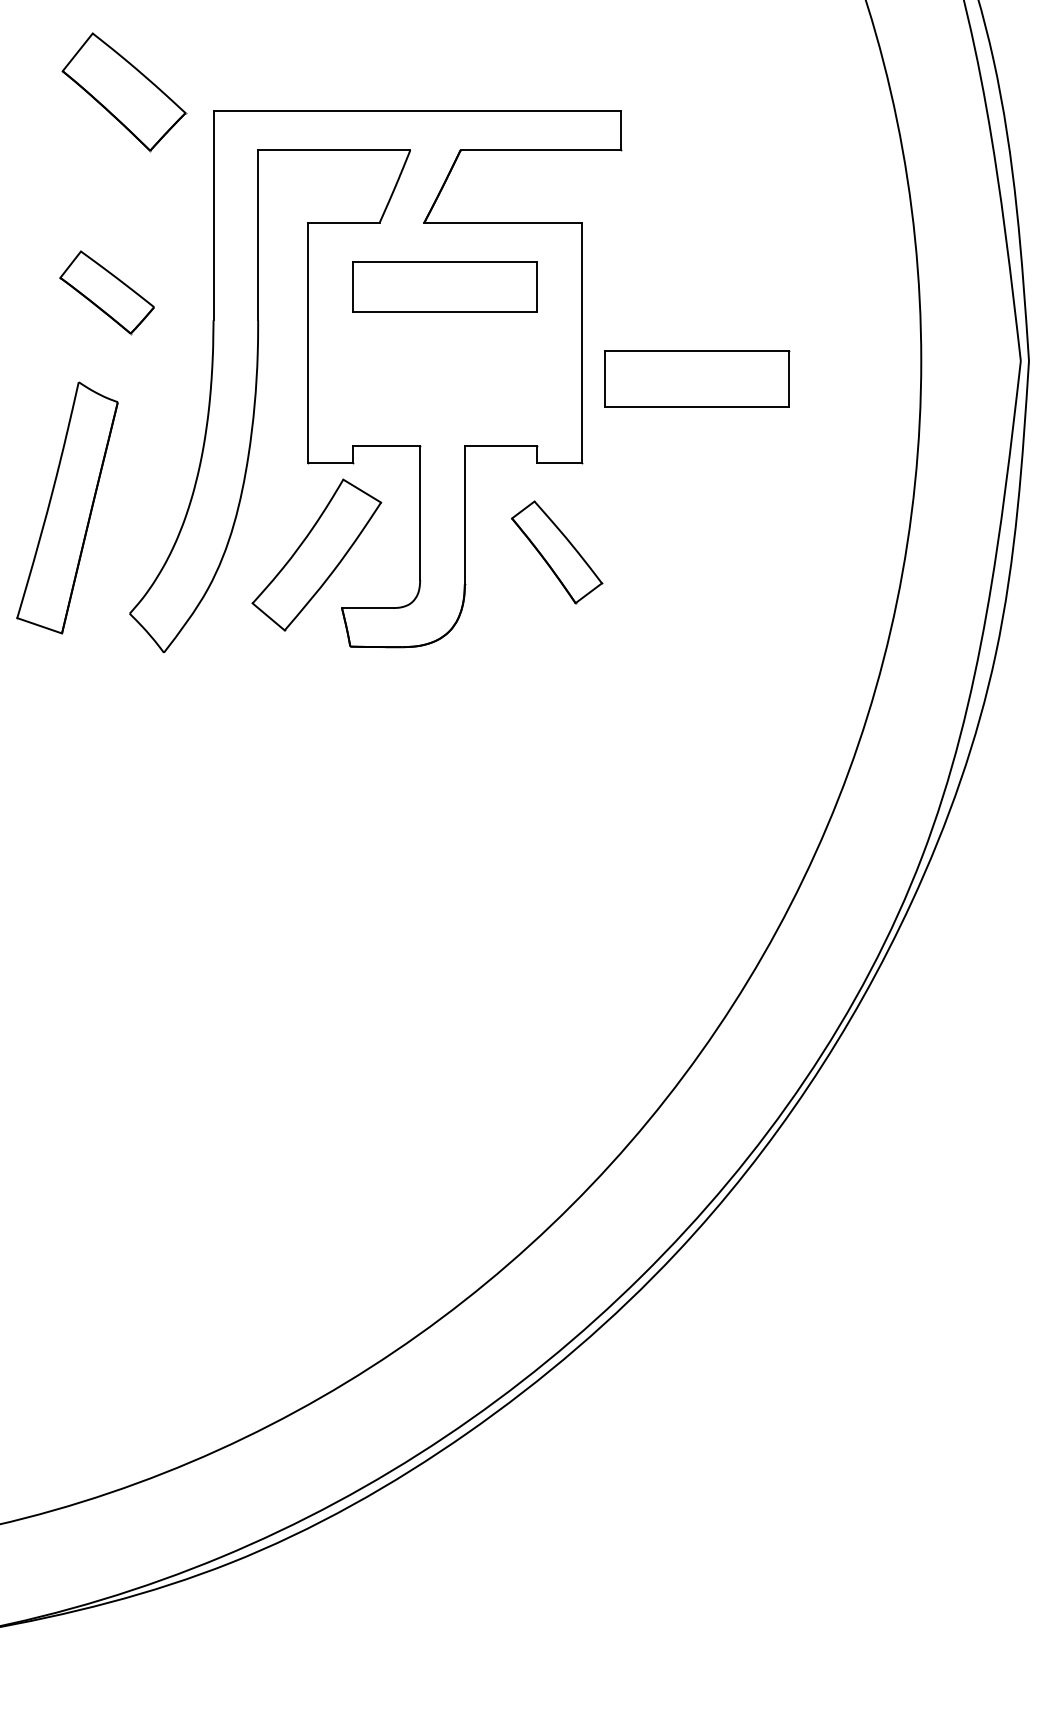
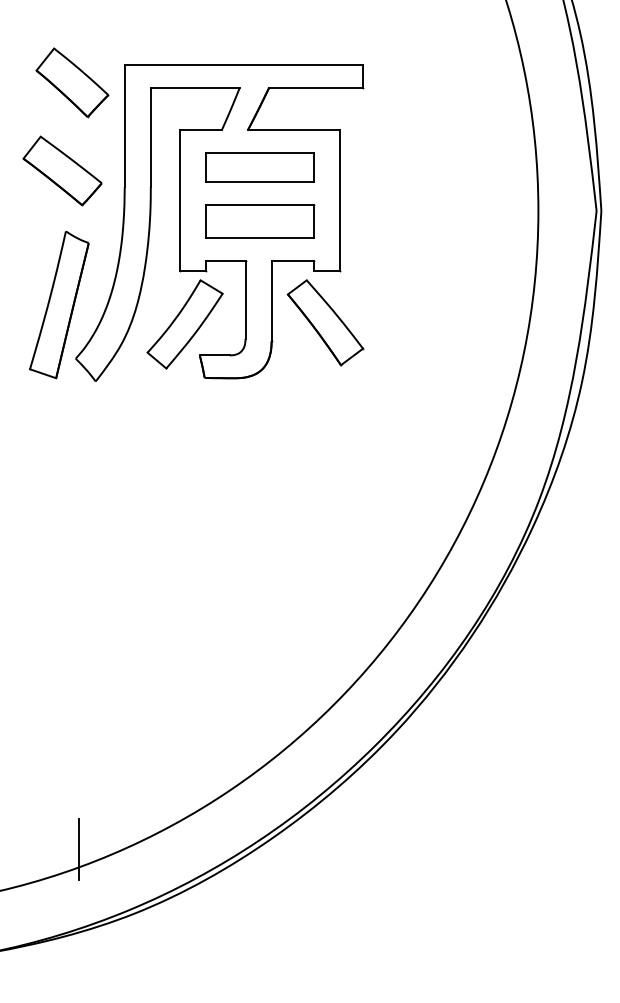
part: (124, 91) -> (72, 82), moved
part: (107, 291) -> (62, 170), size x1.43
part: (697, 378) -> (260, 221), moved
part: (67, 507) -> (59, 304), moved
part: (557, 551) -> (325, 322), size x1.43
line: (134, 1453) -> (78, 849), added

